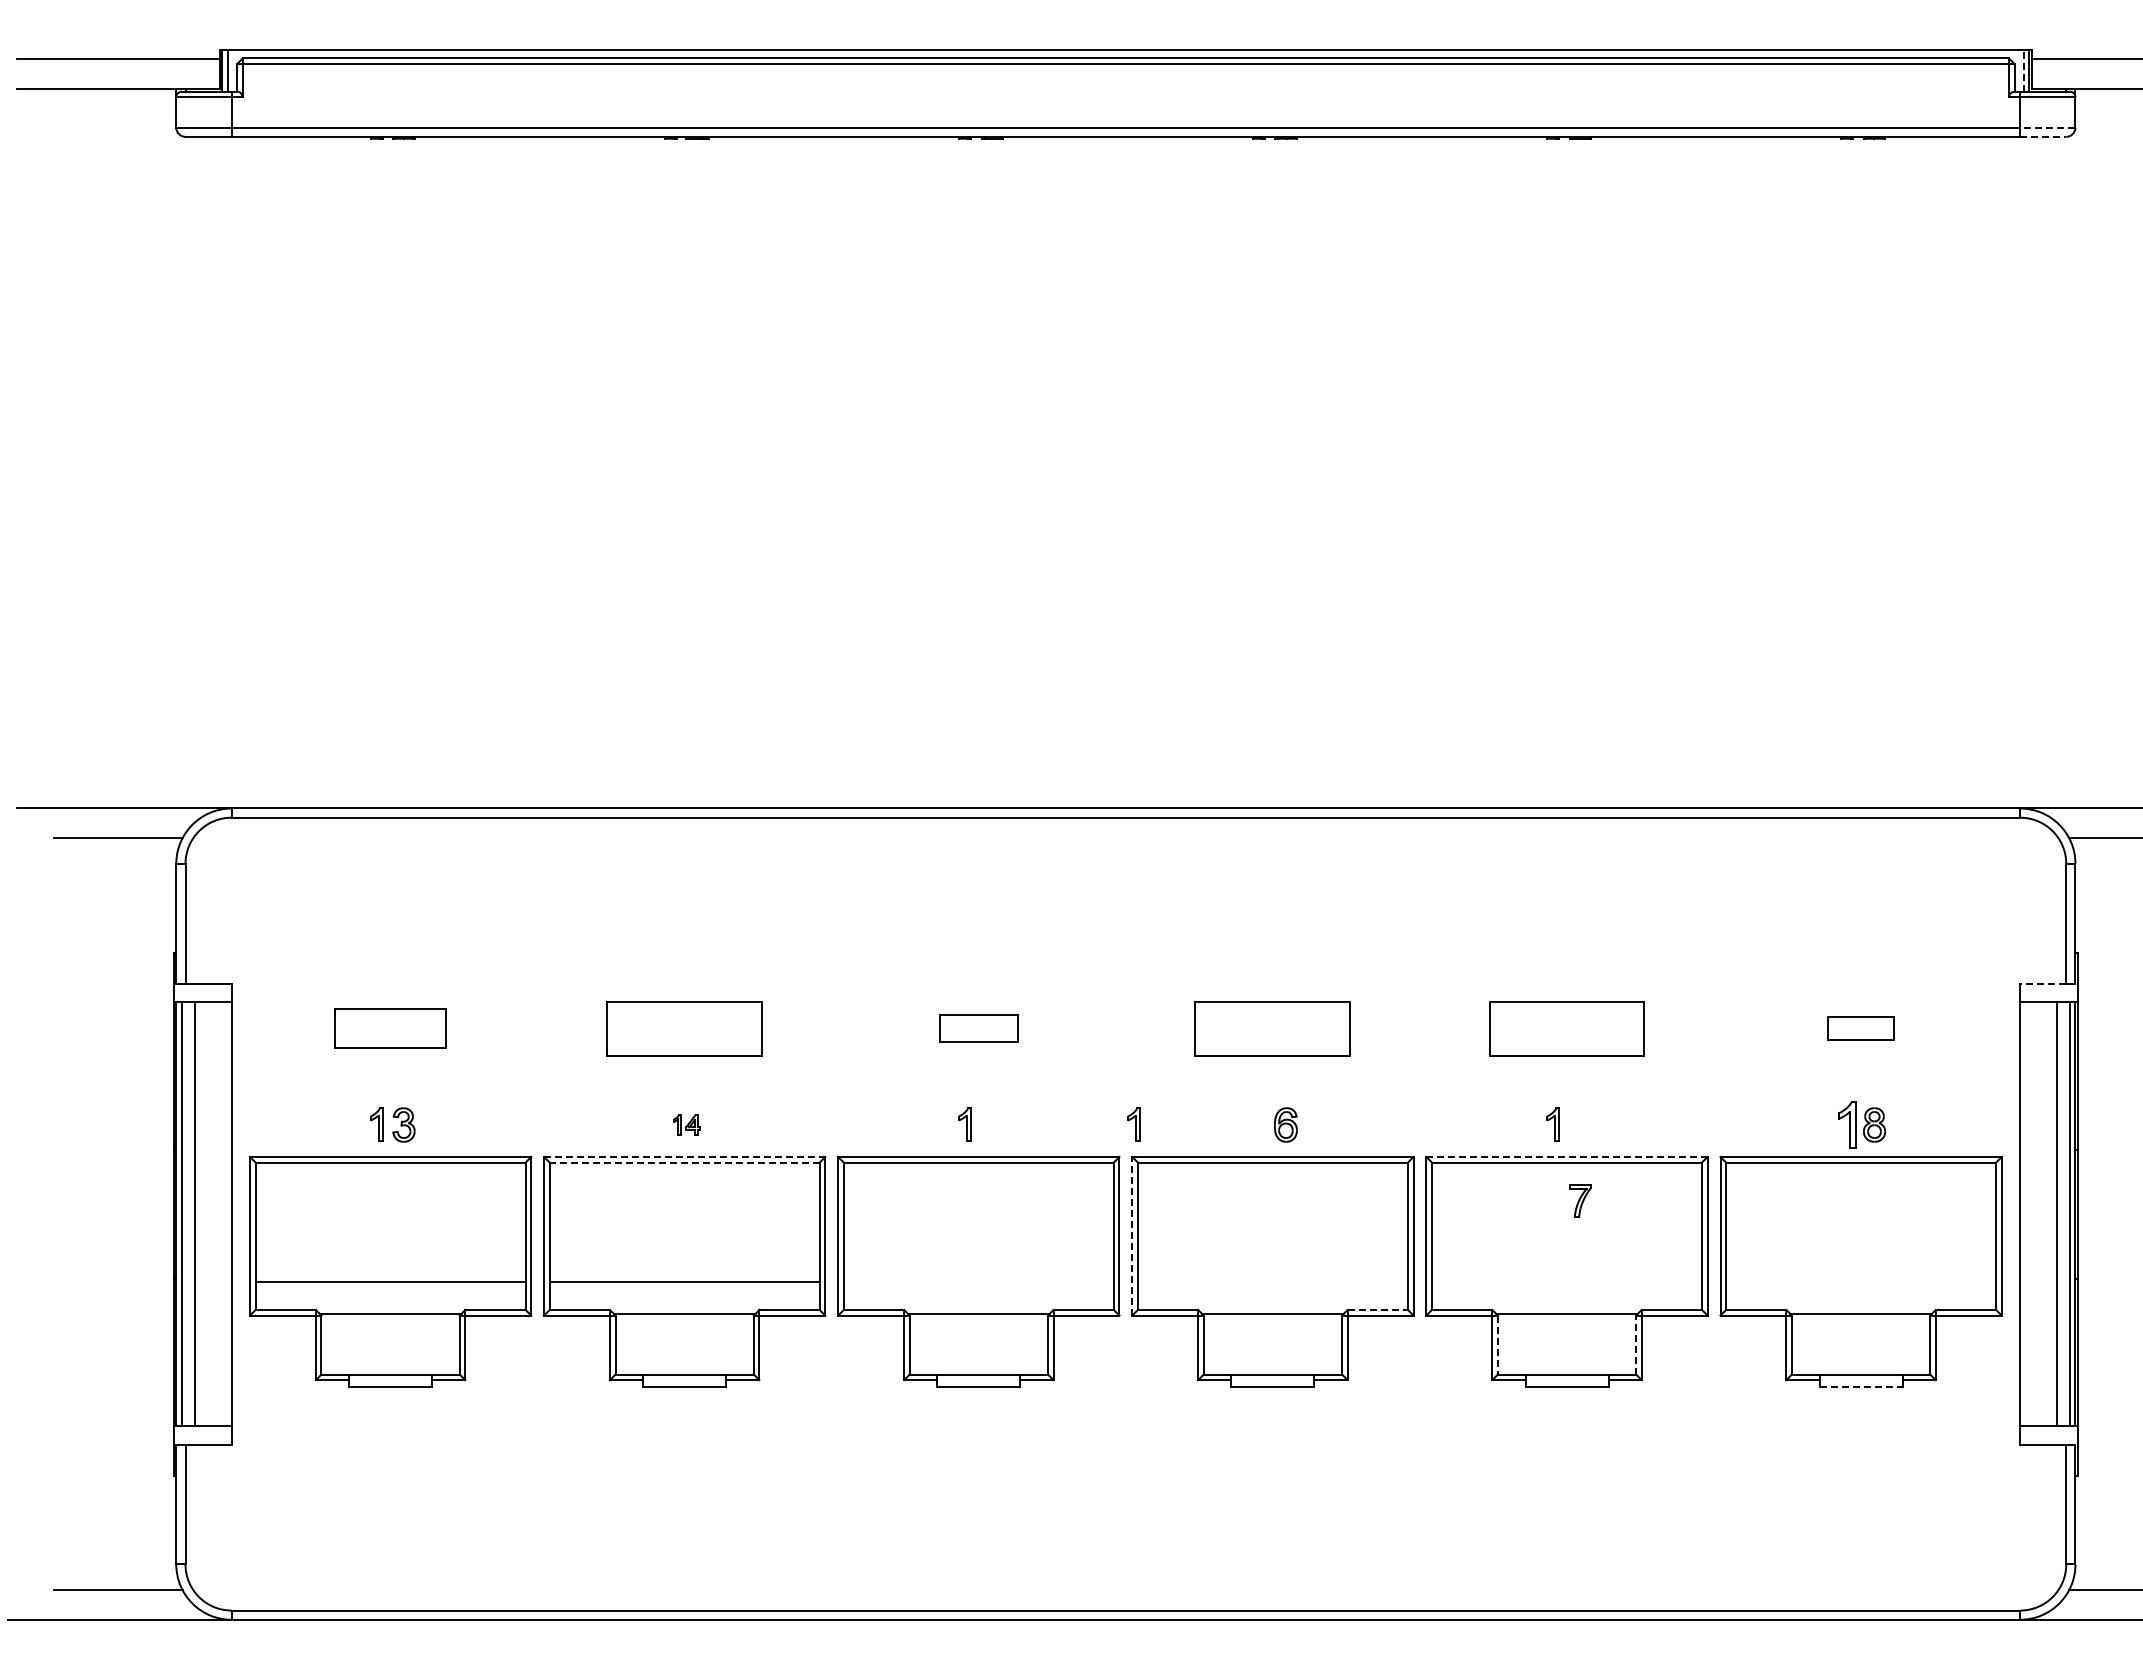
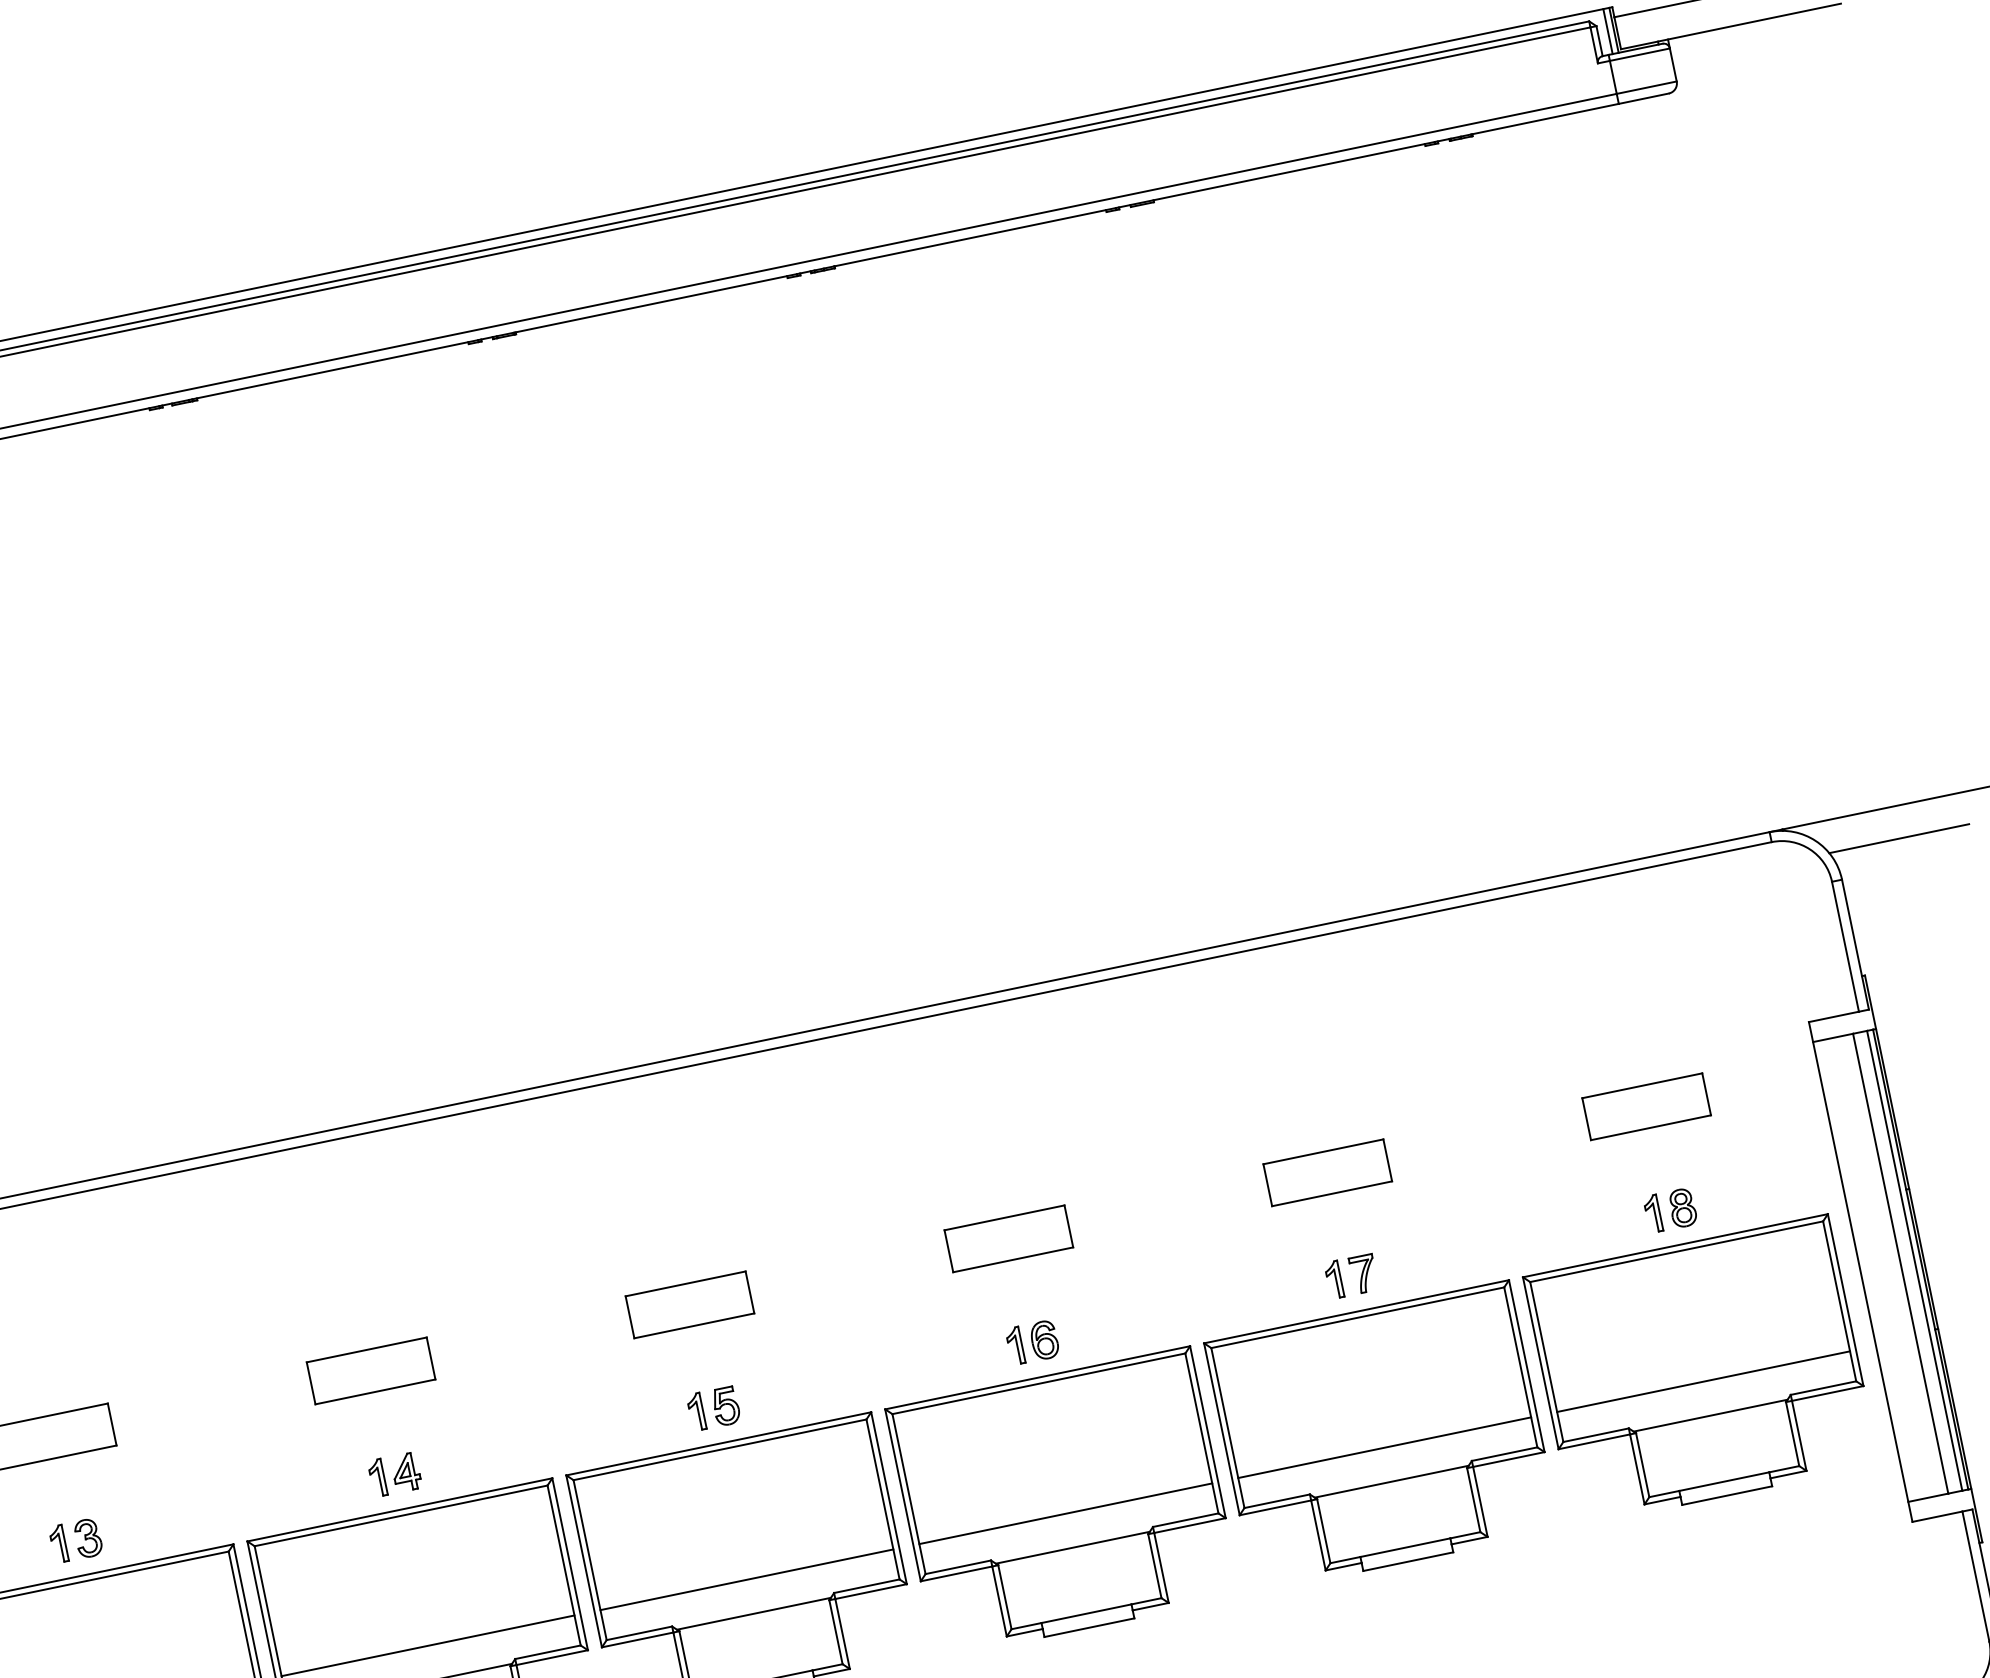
line: (2023, 70) -> (1607, 31), dashed -> solid
line: (2047, 127) -> (1646, 87), dashed -> solid
line: (2043, 136) -> (1644, 98), dashed -> solid
line: (2042, 983) -> (1833, 1016), dashed -> solid
part: (684, 1028) -> (370, 1370), size x0.71
part: (978, 1028) -> (689, 1304), size x1.43
part: (1272, 1028) -> (1008, 1238), size x0.71
part: (1566, 1028) -> (1327, 1172), size x0.71
part: (1860, 1028) -> (1645, 1106), size x1.67
part: (686, 1124) -> (394, 1474), size x1.67
part: (991, 1124) -> (725, 1405), added
part: (1133, 1124) -> (1014, 1345), moved
part: (1846, 1124) -> (1652, 1213), size x0.71
line: (684, 1156) -> (399, 1509), dashed -> solid
line: (1567, 1156) -> (1356, 1311), dashed -> solid
line: (684, 1162) -> (400, 1515), dashed -> solid
part: (1580, 1200) -> (1363, 1273), moved
line: (1132, 1235) -> (903, 1494), dashed -> solid
line: (978, 1282) -> (746, 1580), added
line: (1272, 1282) -> (1065, 1513), added
line: (1566, 1282) -> (1384, 1447), added
line: (1861, 1282) -> (1704, 1381), added
line: (1378, 1310) -> (1186, 1520), dashed -> solid
line: (1497, 1345) -> (1323, 1531), dashed -> solid
line: (1636, 1345) -> (1474, 1500), dashed -> solid
line: (1861, 1387) -> (1727, 1495), dashed -> solid

